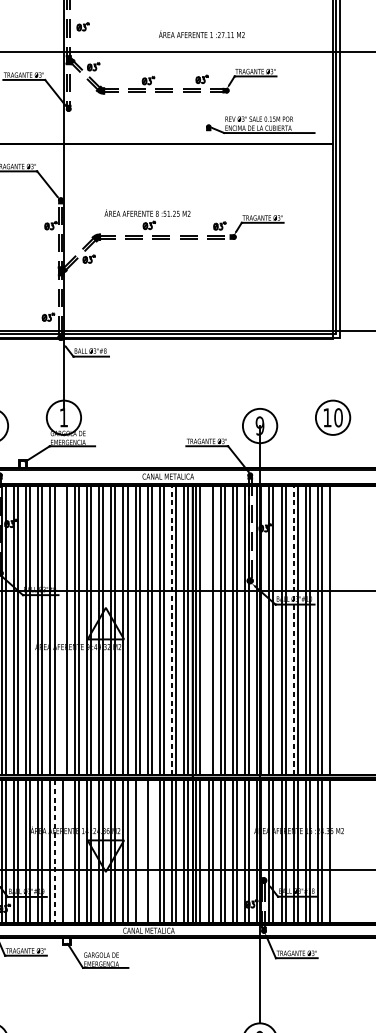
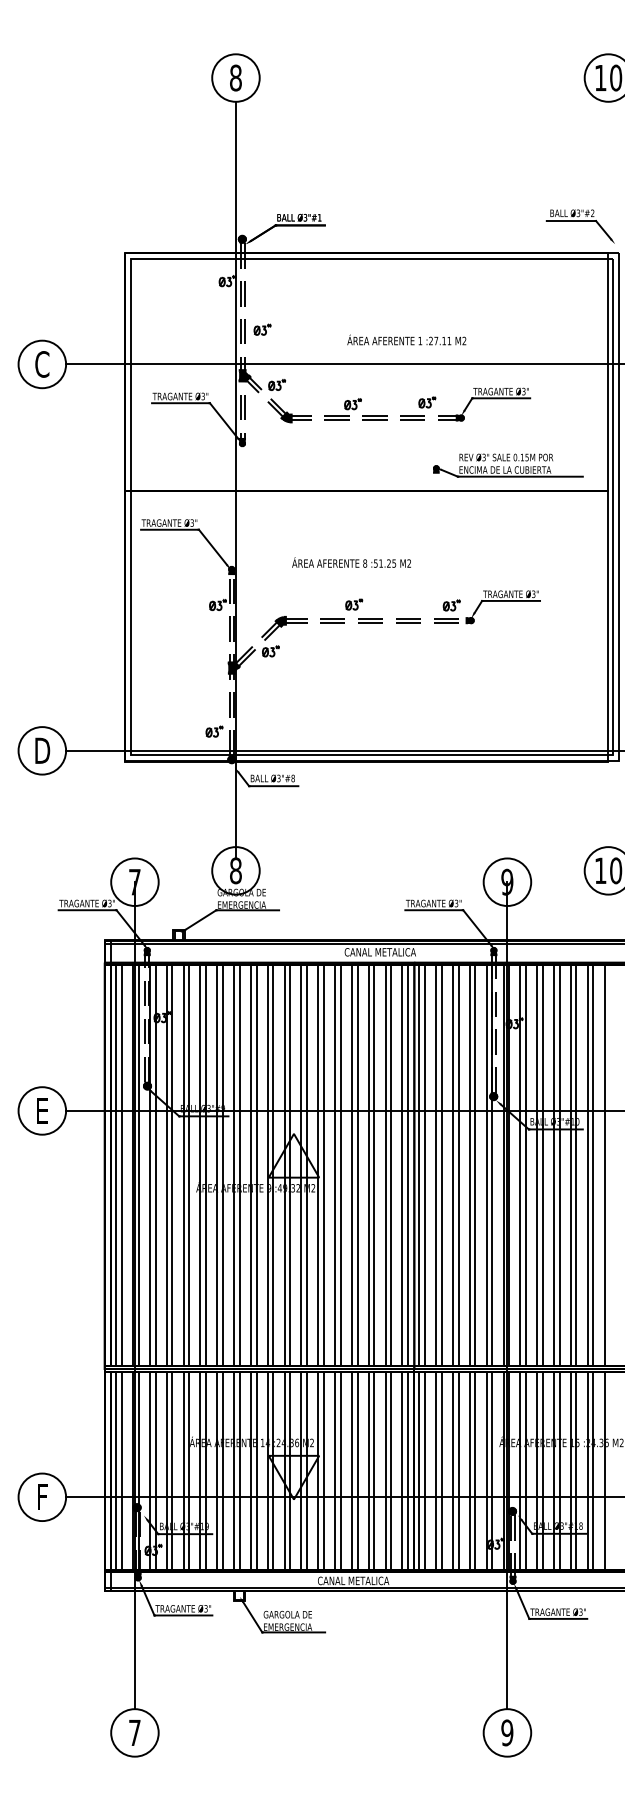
text: (201, 33) -> (406, 339), moved
text: (147, 213) -> (351, 562), moved
text: (63, 417) -> (235, 870), 1 -> 8
line: (171, 629) -> (385, 1164), dashed -> solid
line: (294, 629) -> (554, 1164), dashed -> solid
line: (62, 630) -> (234, 1165), added
line: (208, 630) -> (436, 1165), added
line: (54, 851) -> (222, 1471), dashed -> solid
line: (66, 852) -> (239, 1472), added
line: (139, 852) -> (340, 1472), added
line: (151, 852) -> (357, 1472), added

